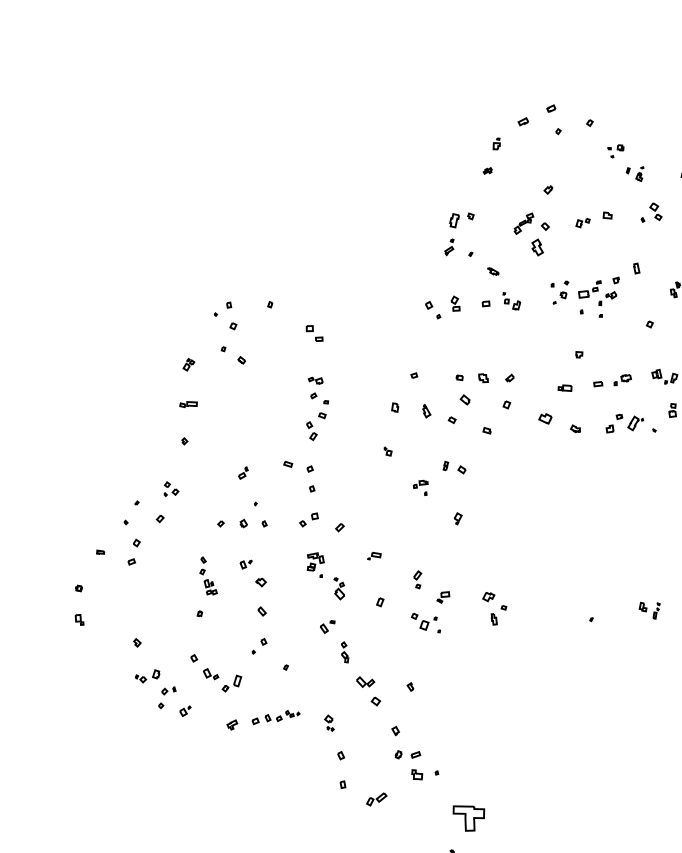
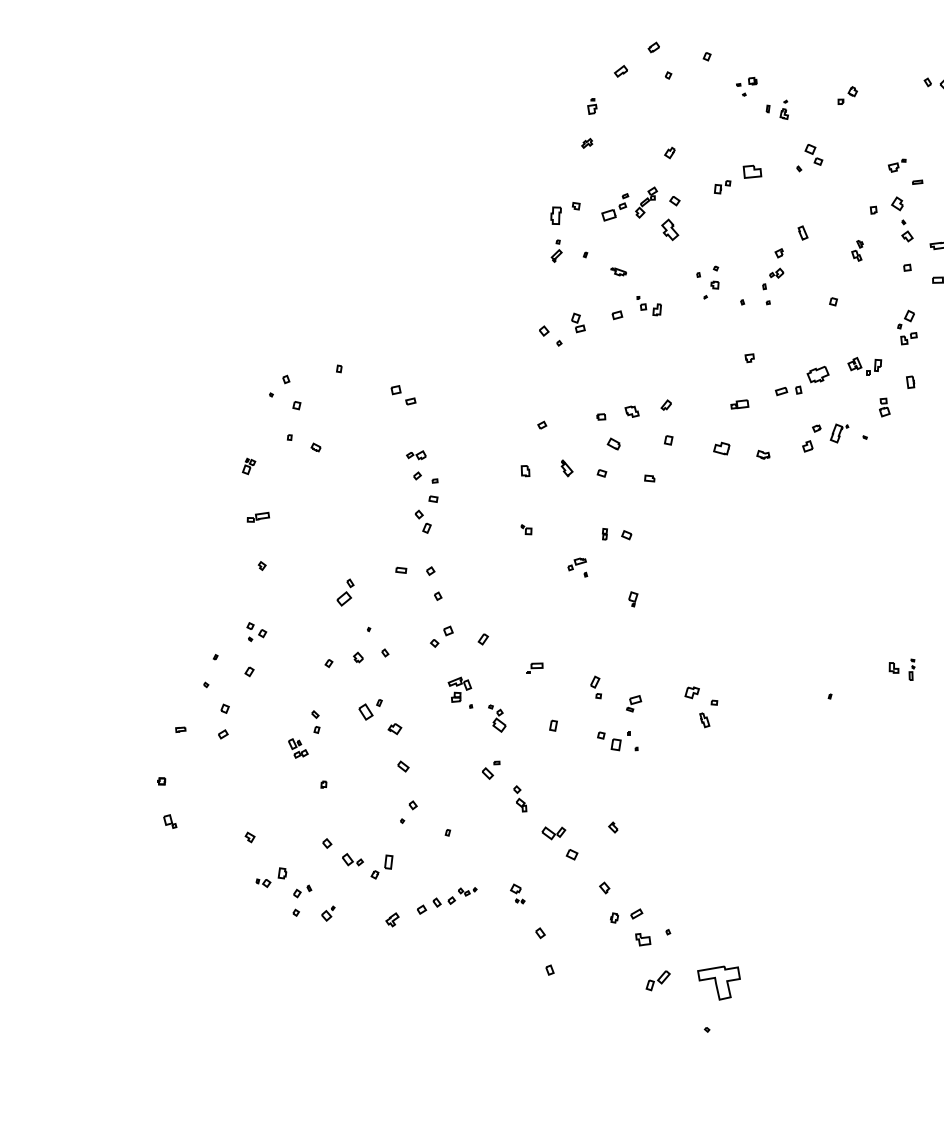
part: (607, 215) -> (752, 171), size x1.6
part: (589, 289) -> (615, 207), moved
part: (623, 380) -> (812, 380), size x1.6
part: (243, 473) -> (345, 592), size x1.6
part: (245, 564) -> (370, 709), size x1.6
part: (210, 587) -> (298, 748), moved
part: (376, 799) -> (657, 980), moved

